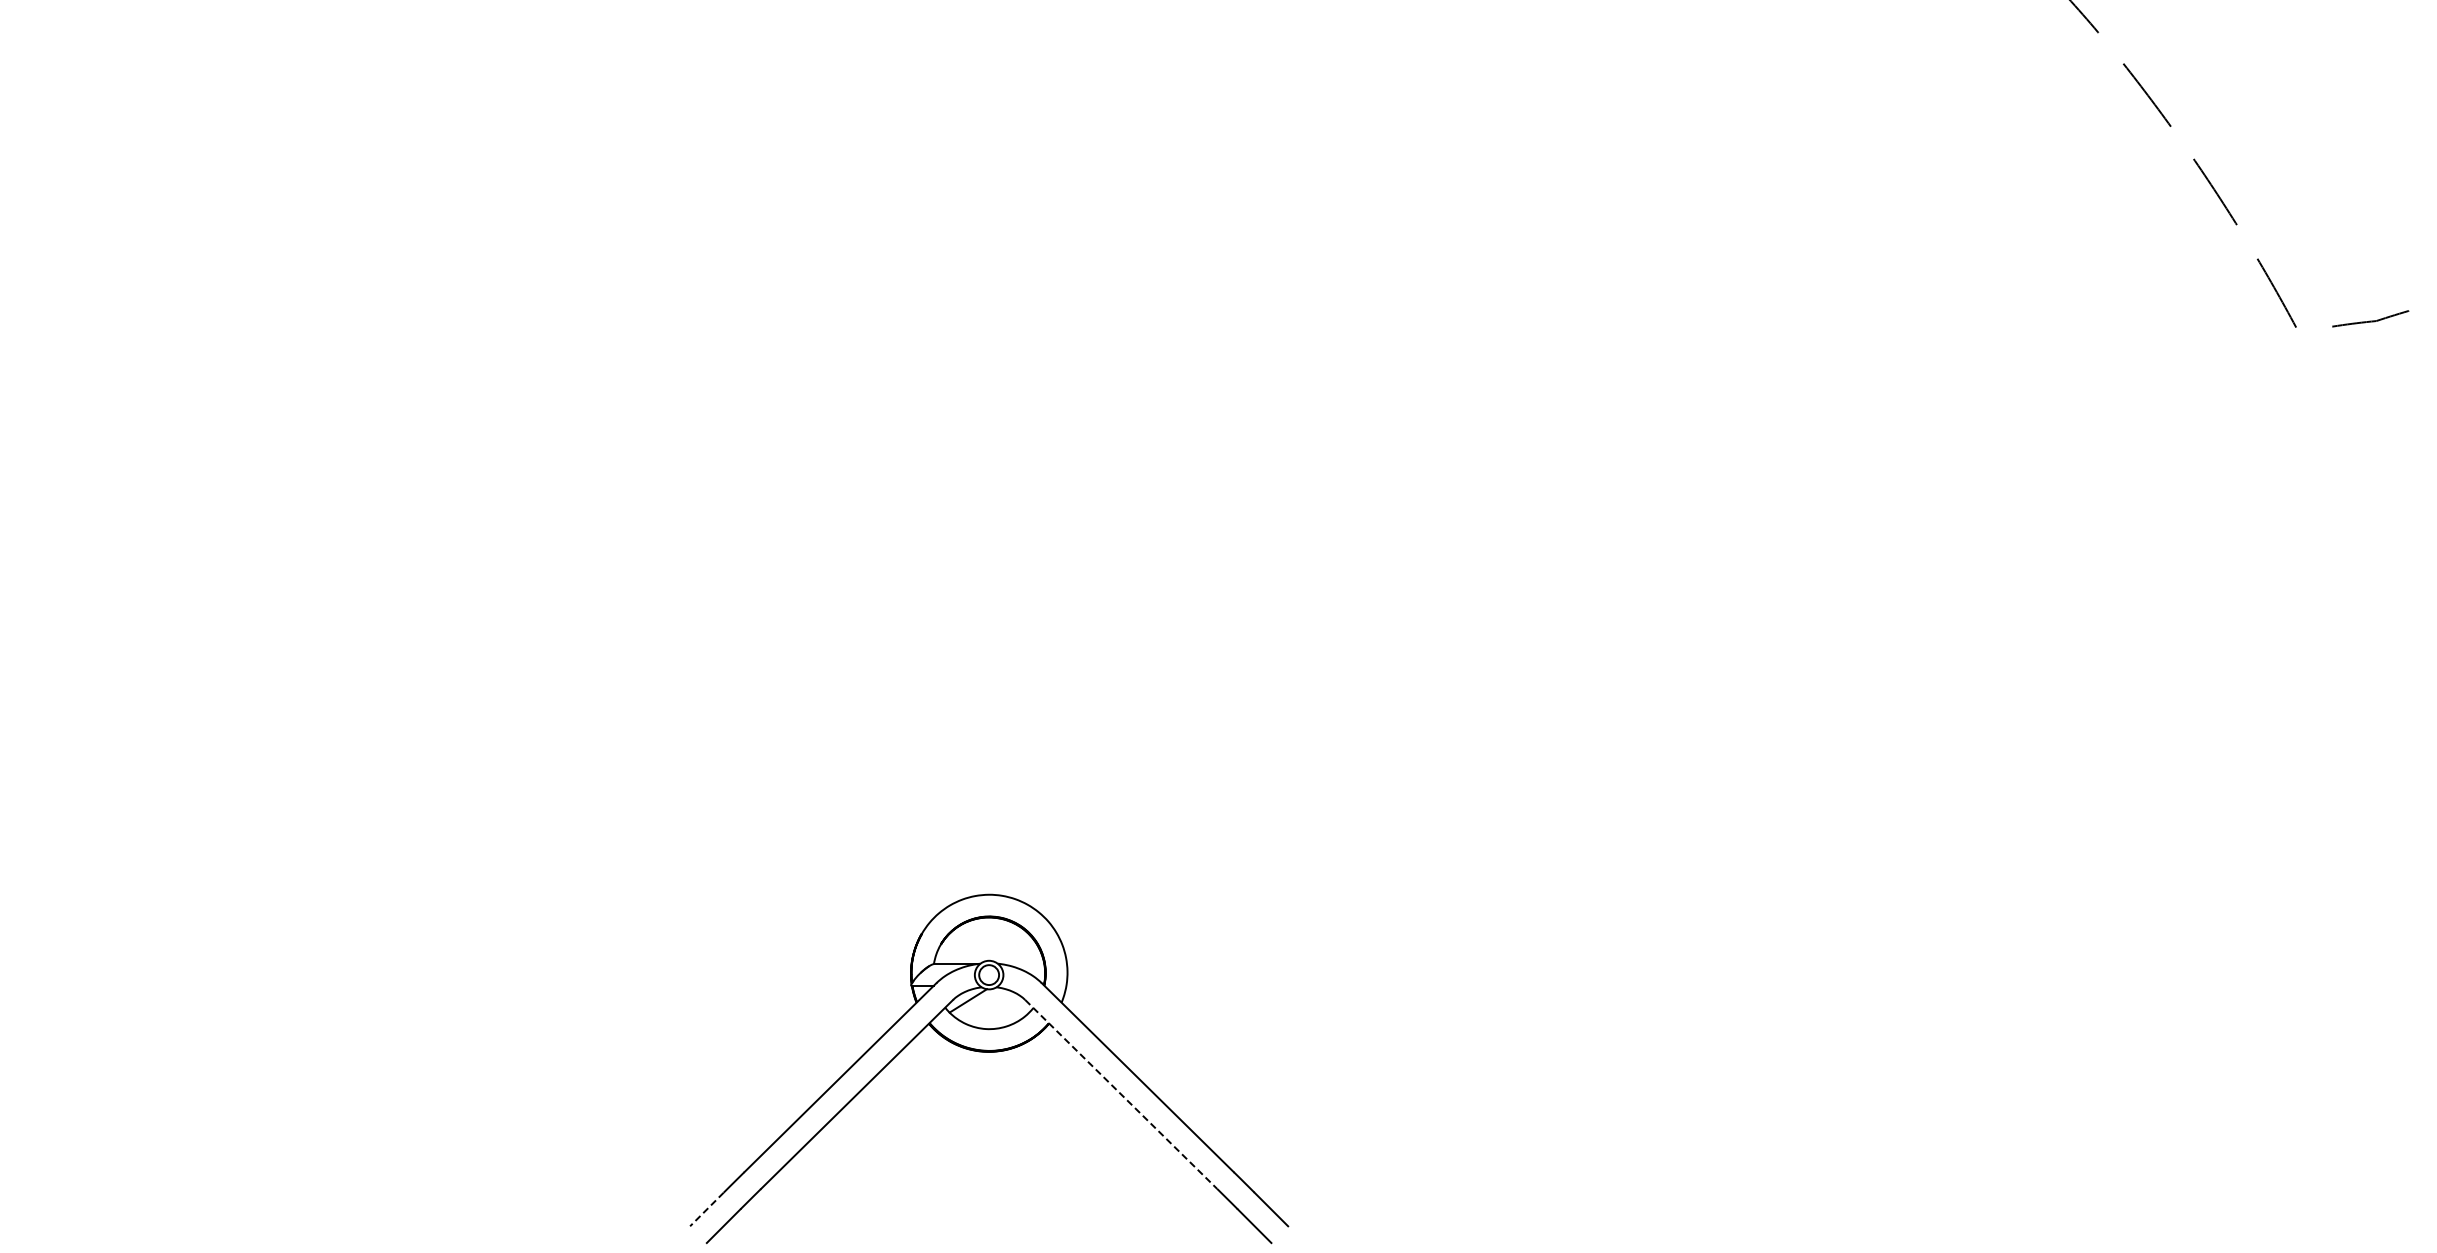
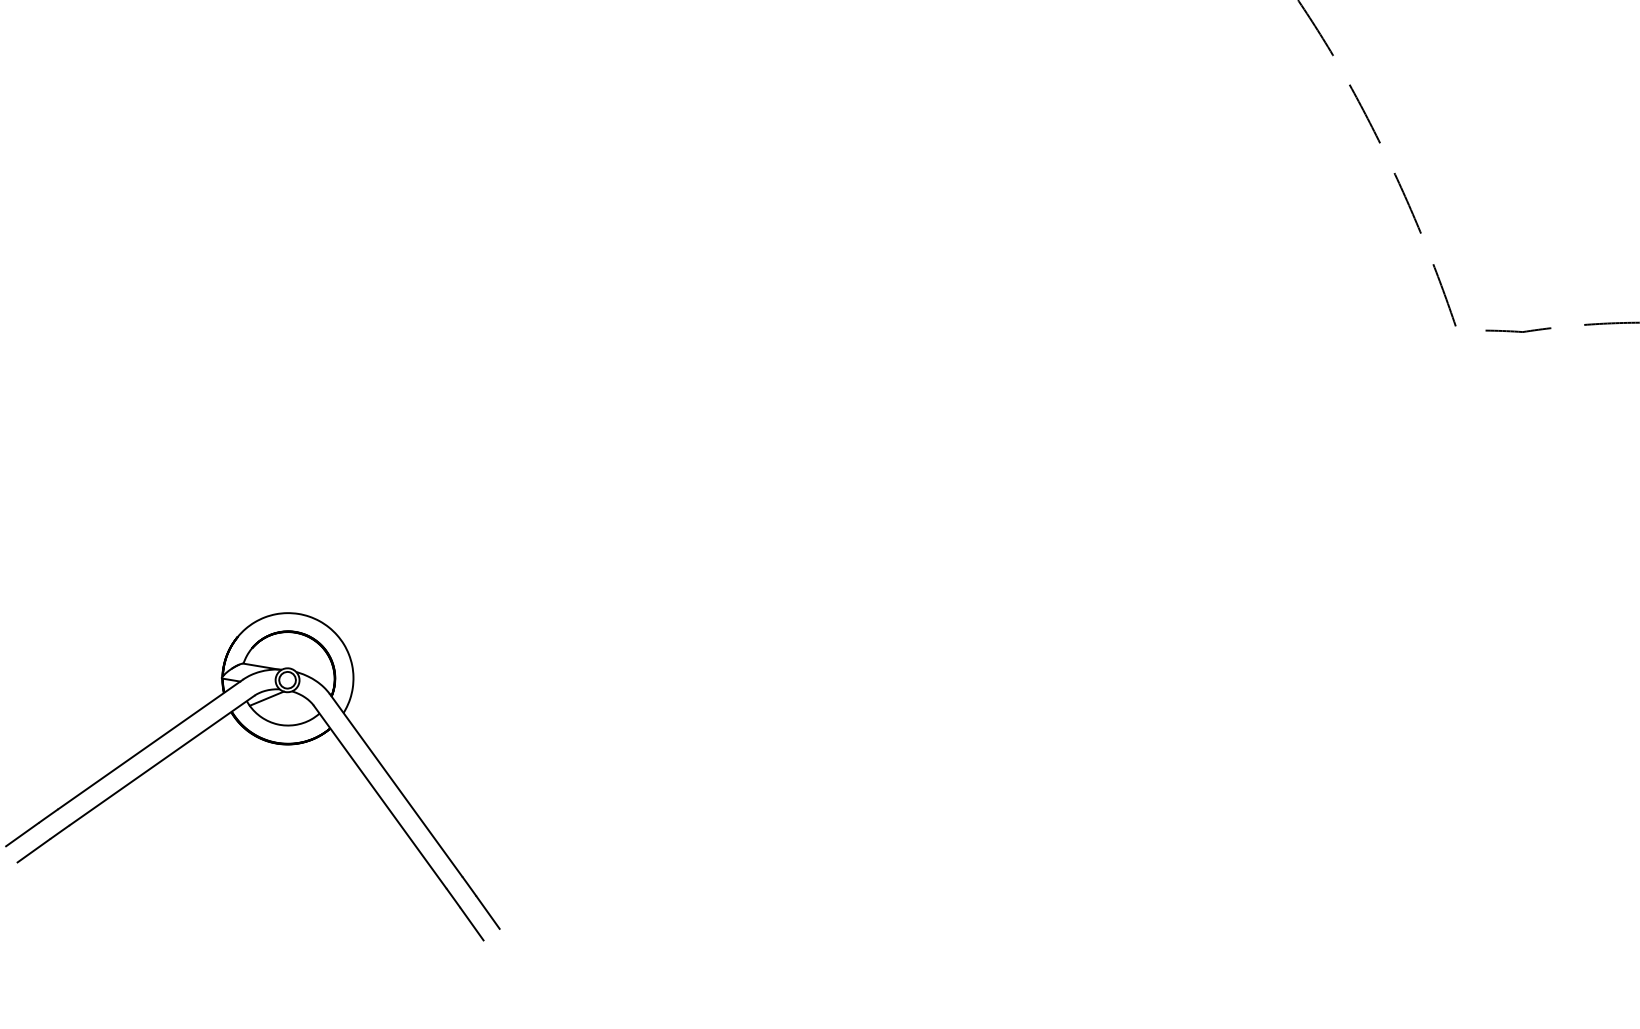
line: (1121, 1094) -> (380, 797), dashed -> solid
line: (706, 1209) -> (21, 834), dashed -> solid

